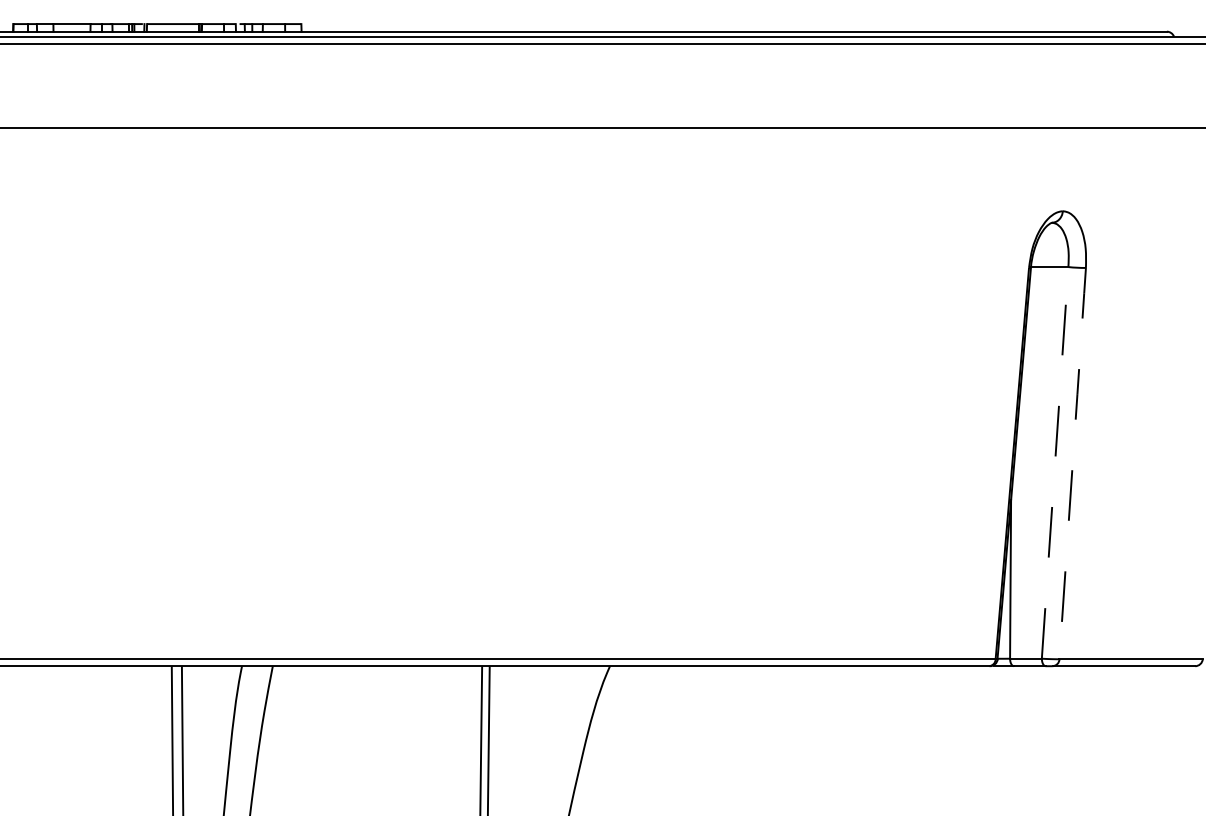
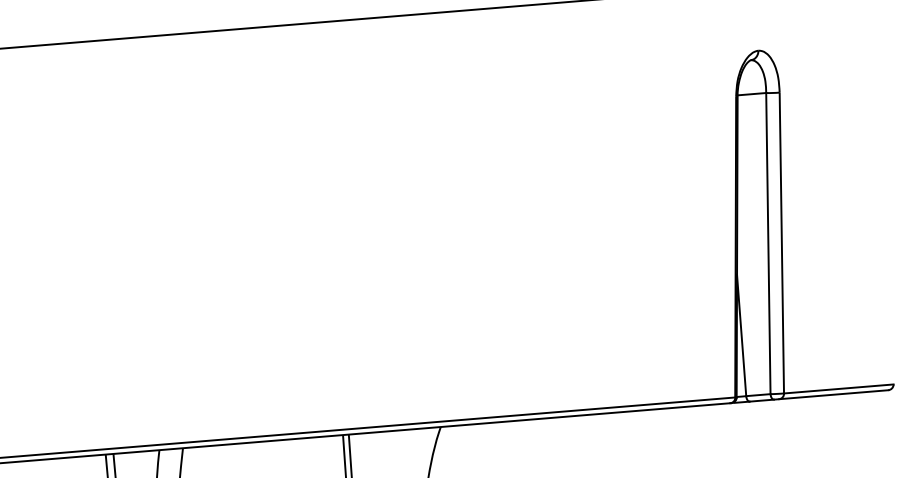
line: (1072, 461) -> (781, 241), dashed -> solid
line: (1055, 462) -> (768, 243), dashed -> solid

